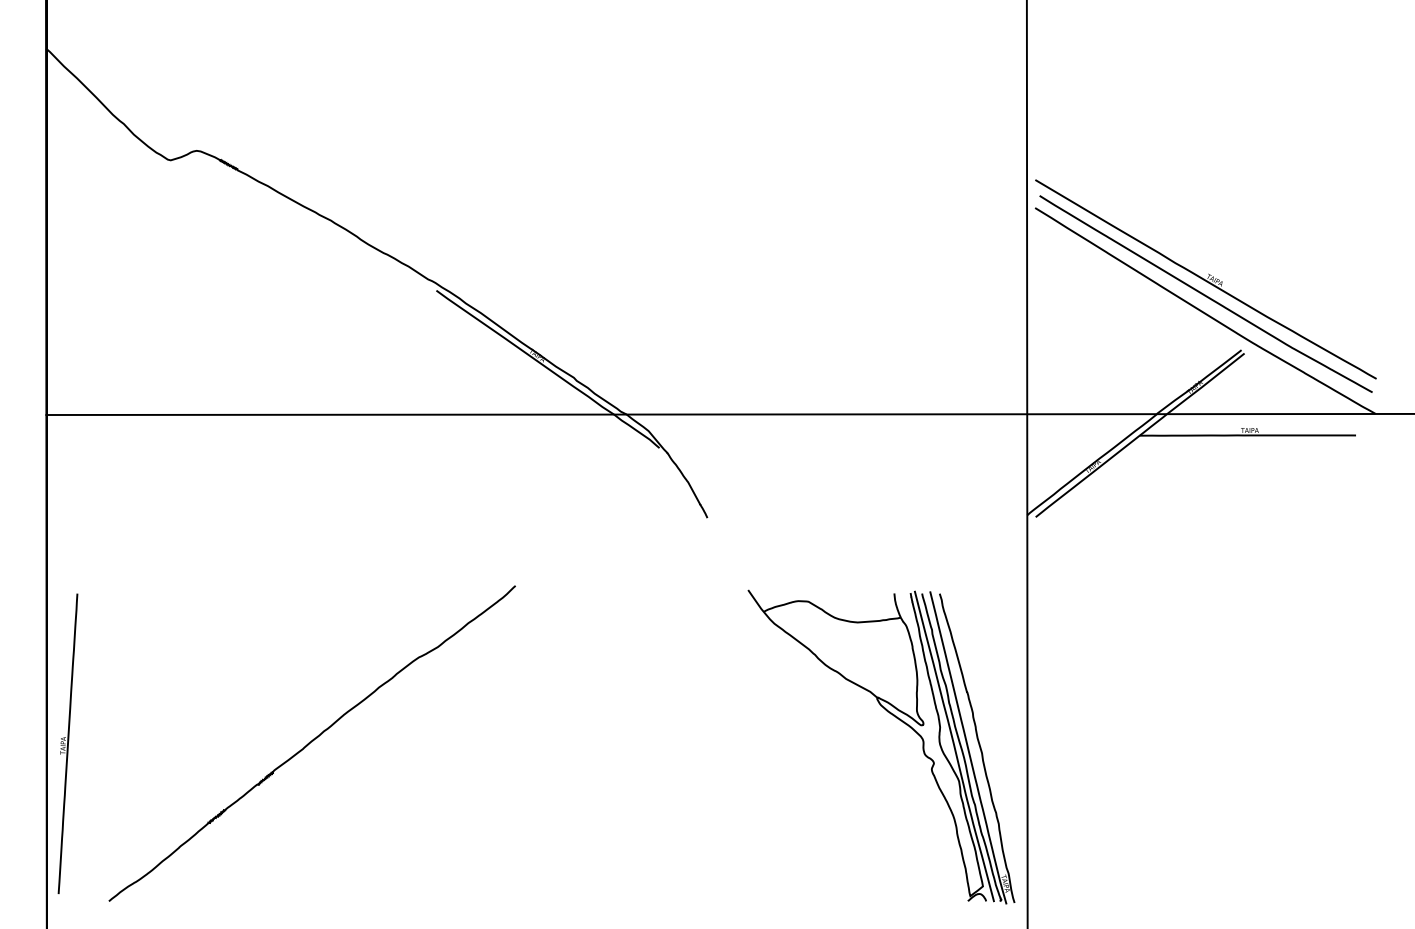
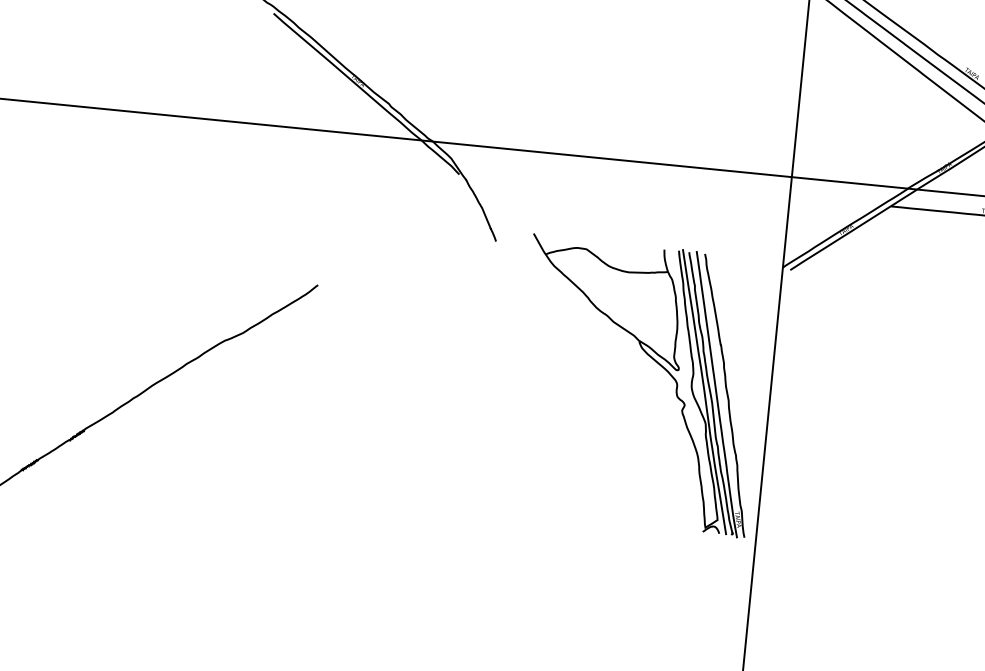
part: (900, 721) -> (658, 364), moved

